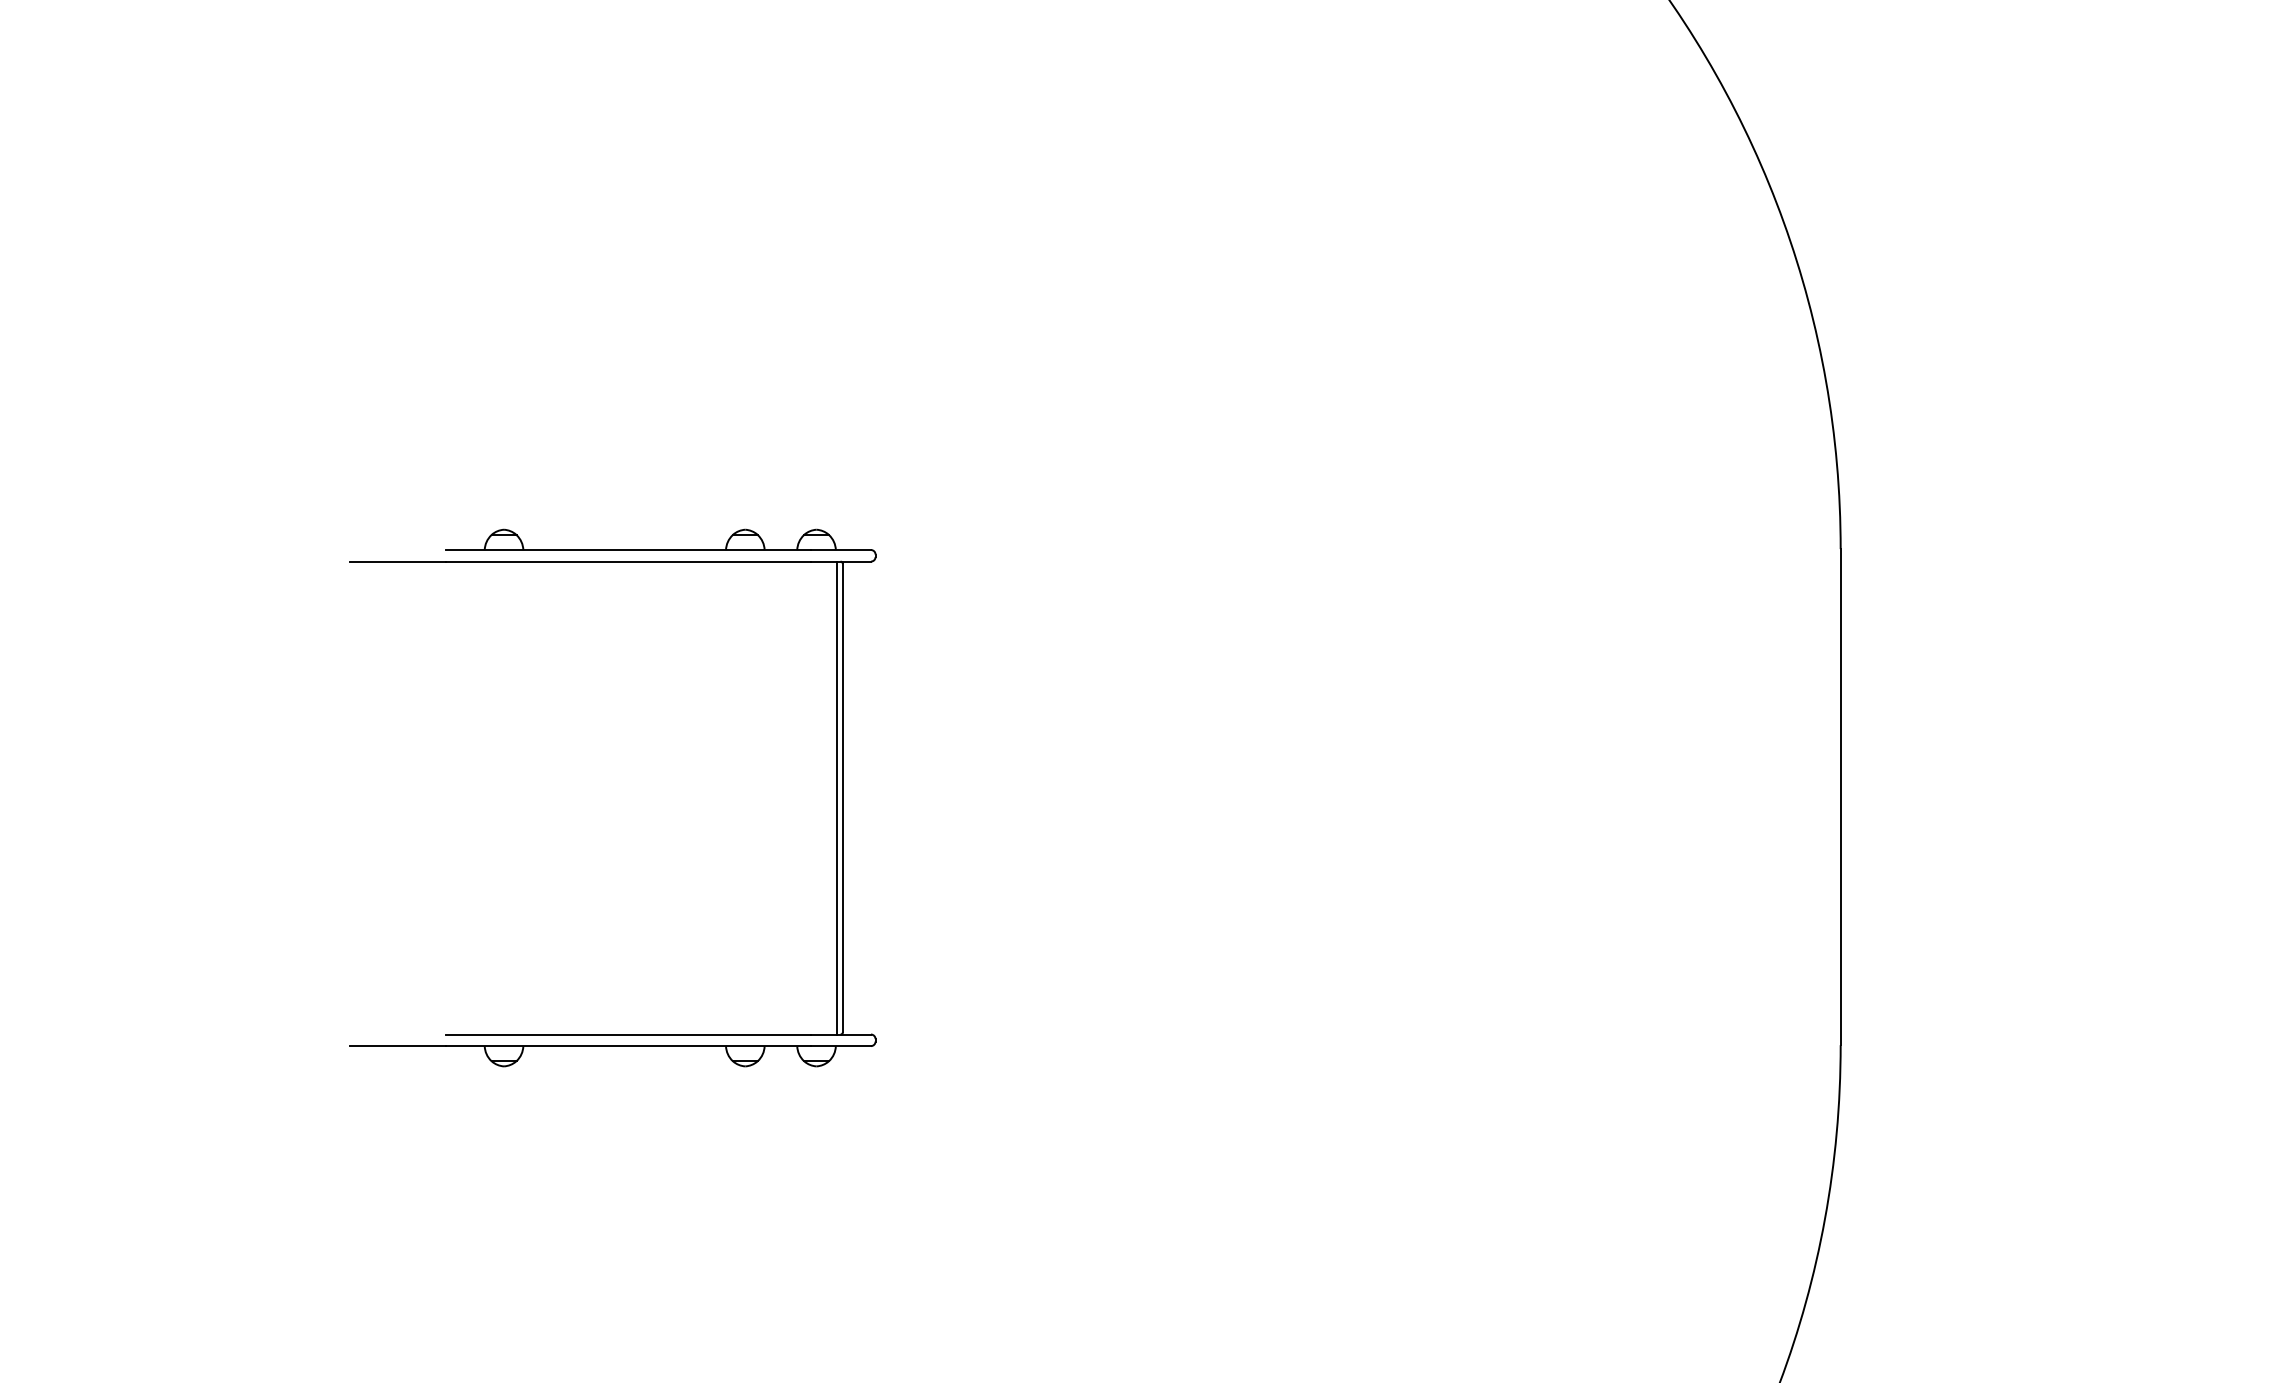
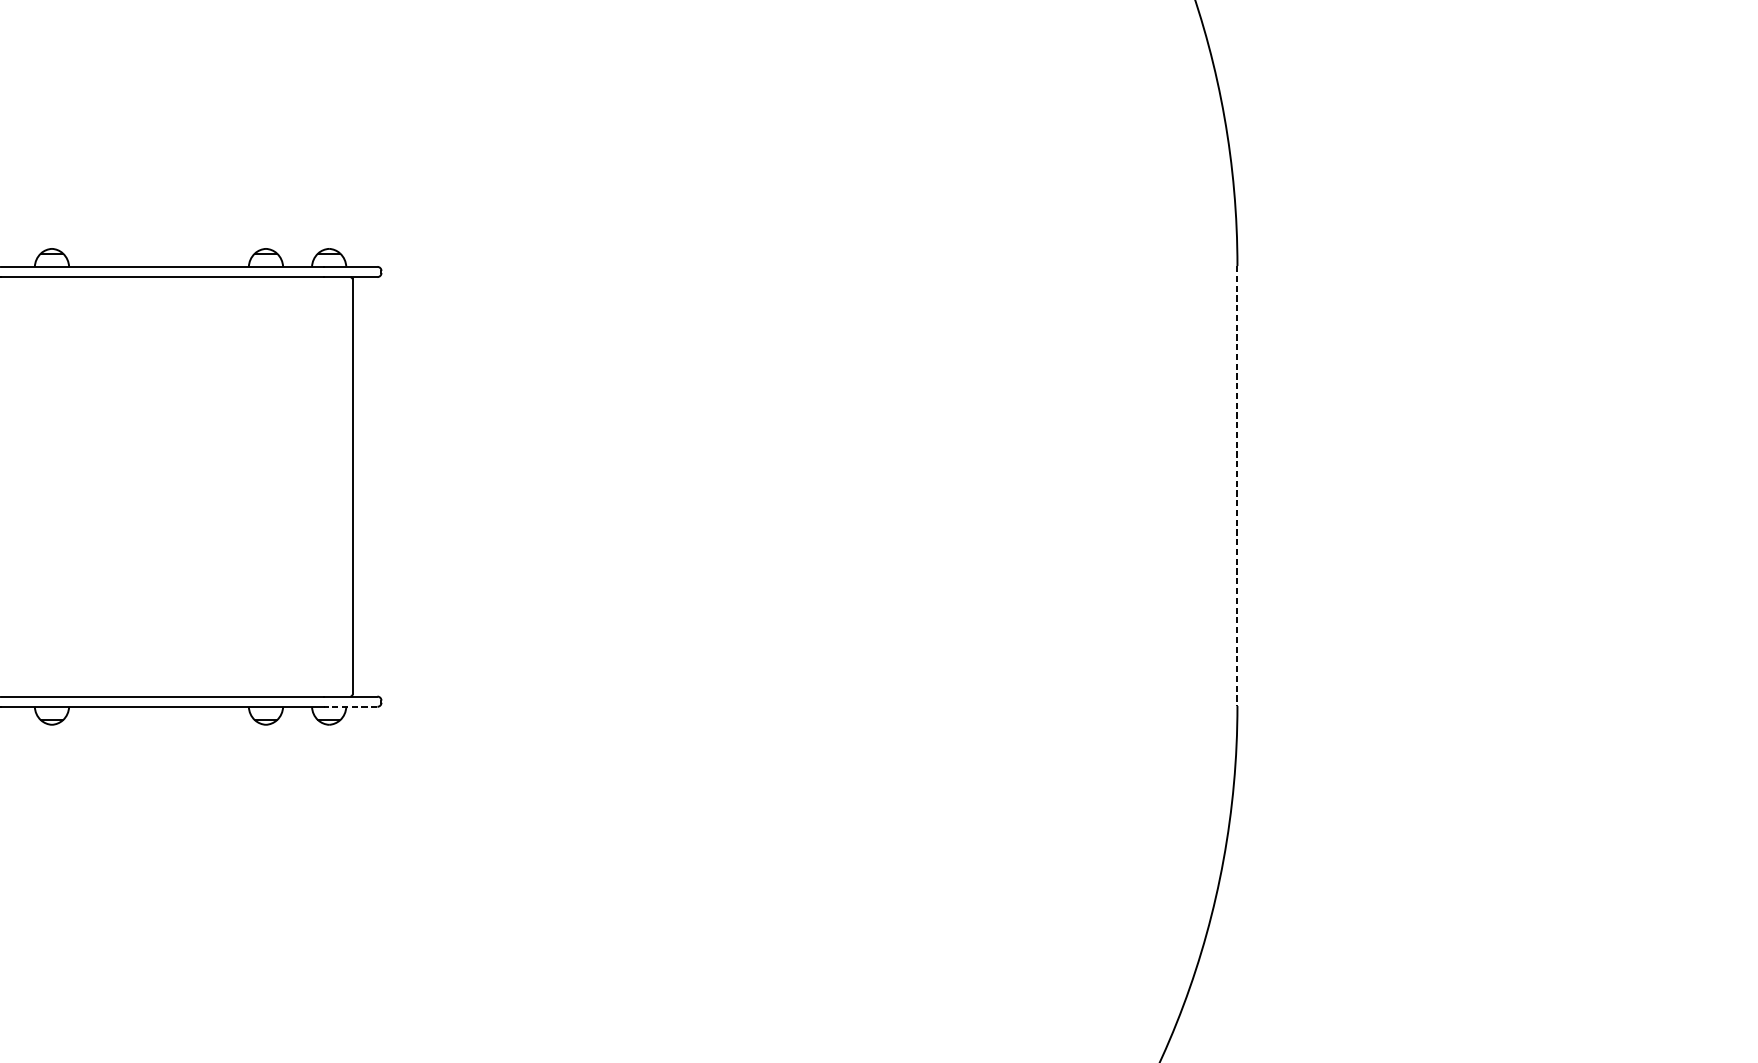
line: (837, 797) -> (347, 486), removed
line: (1840, 797) -> (1237, 486), solid -> dashed
line: (840, 1046) -> (350, 707), solid -> dashed

